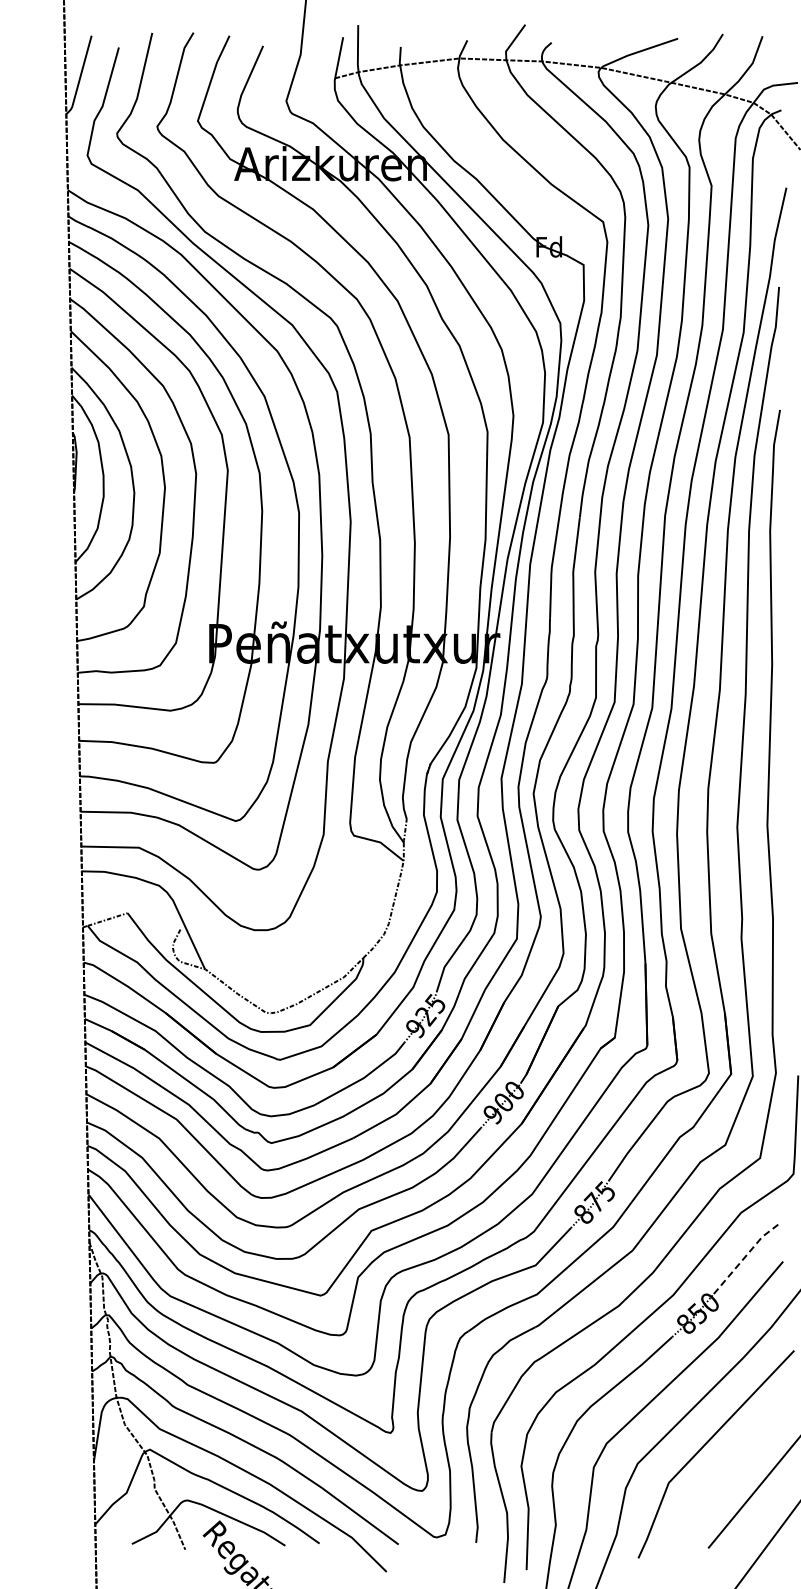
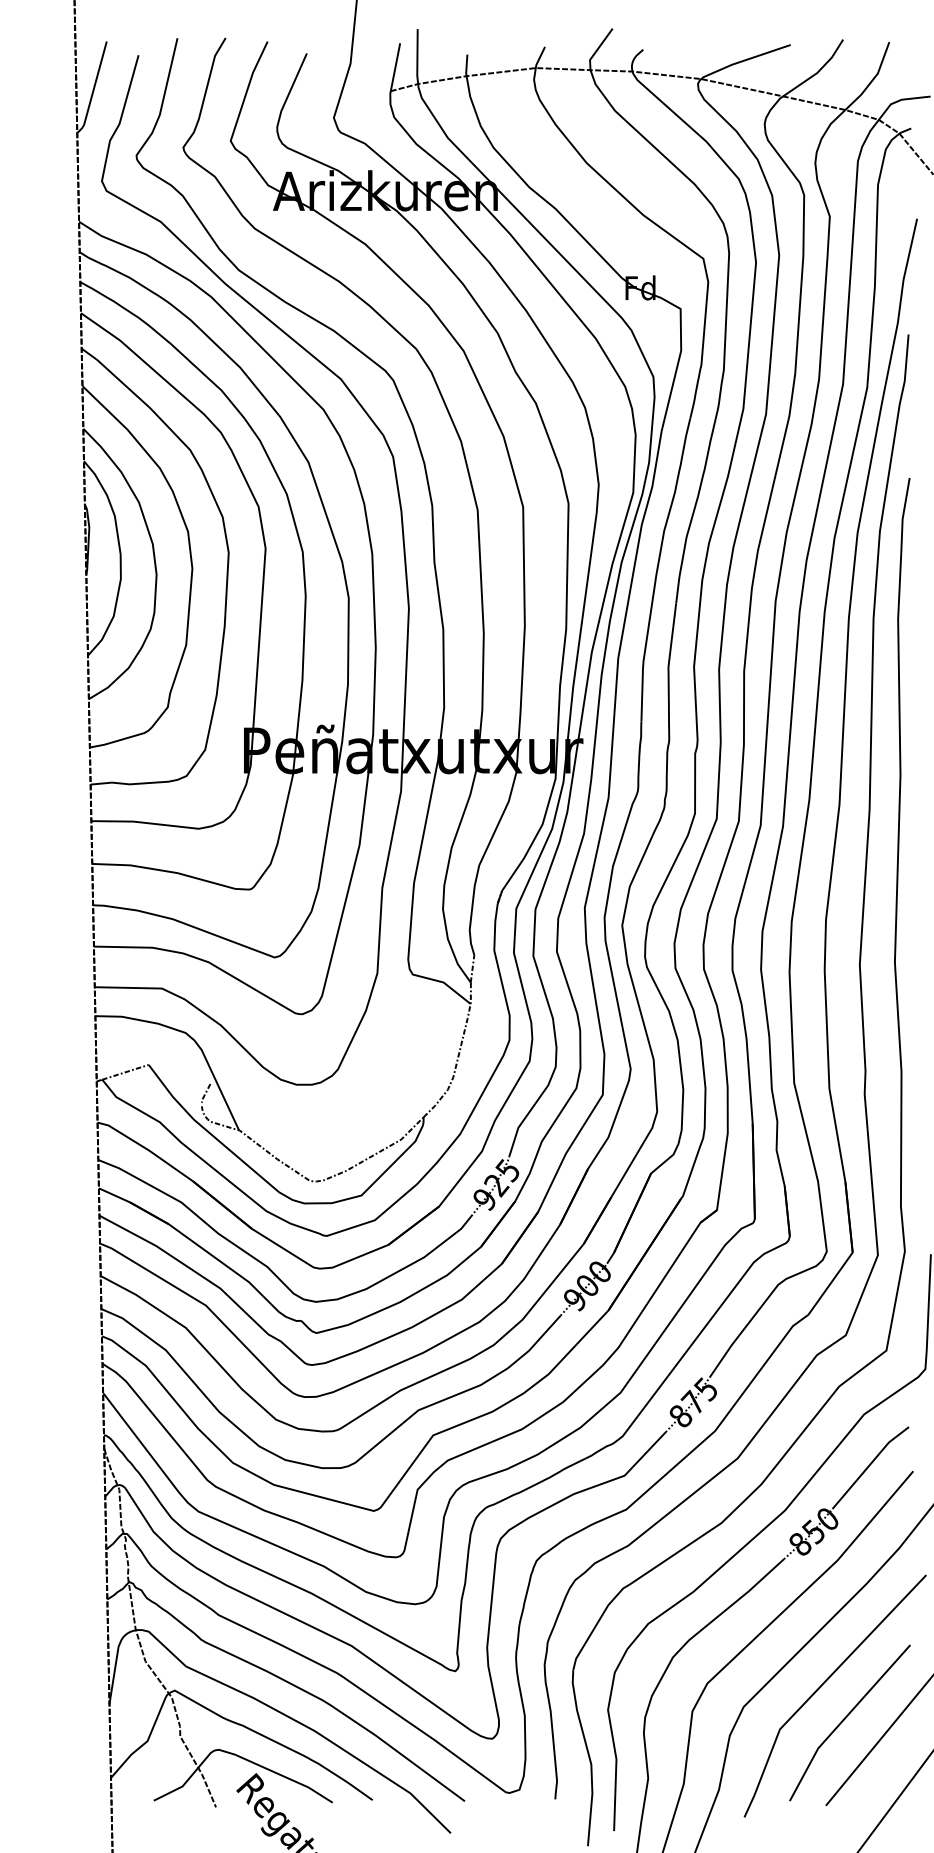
line: (745, 1256) -> (869, 1465), dashed -> solid
line: (724, 1475) -> (844, 1720), added

